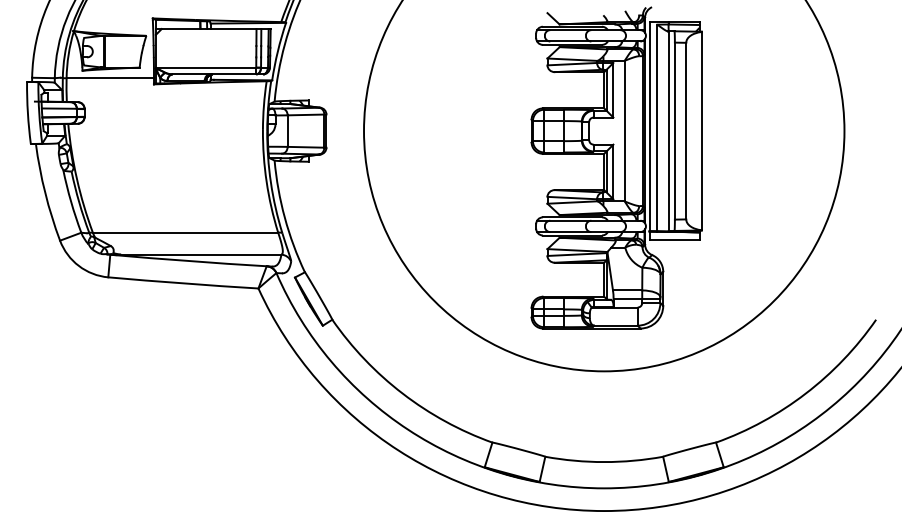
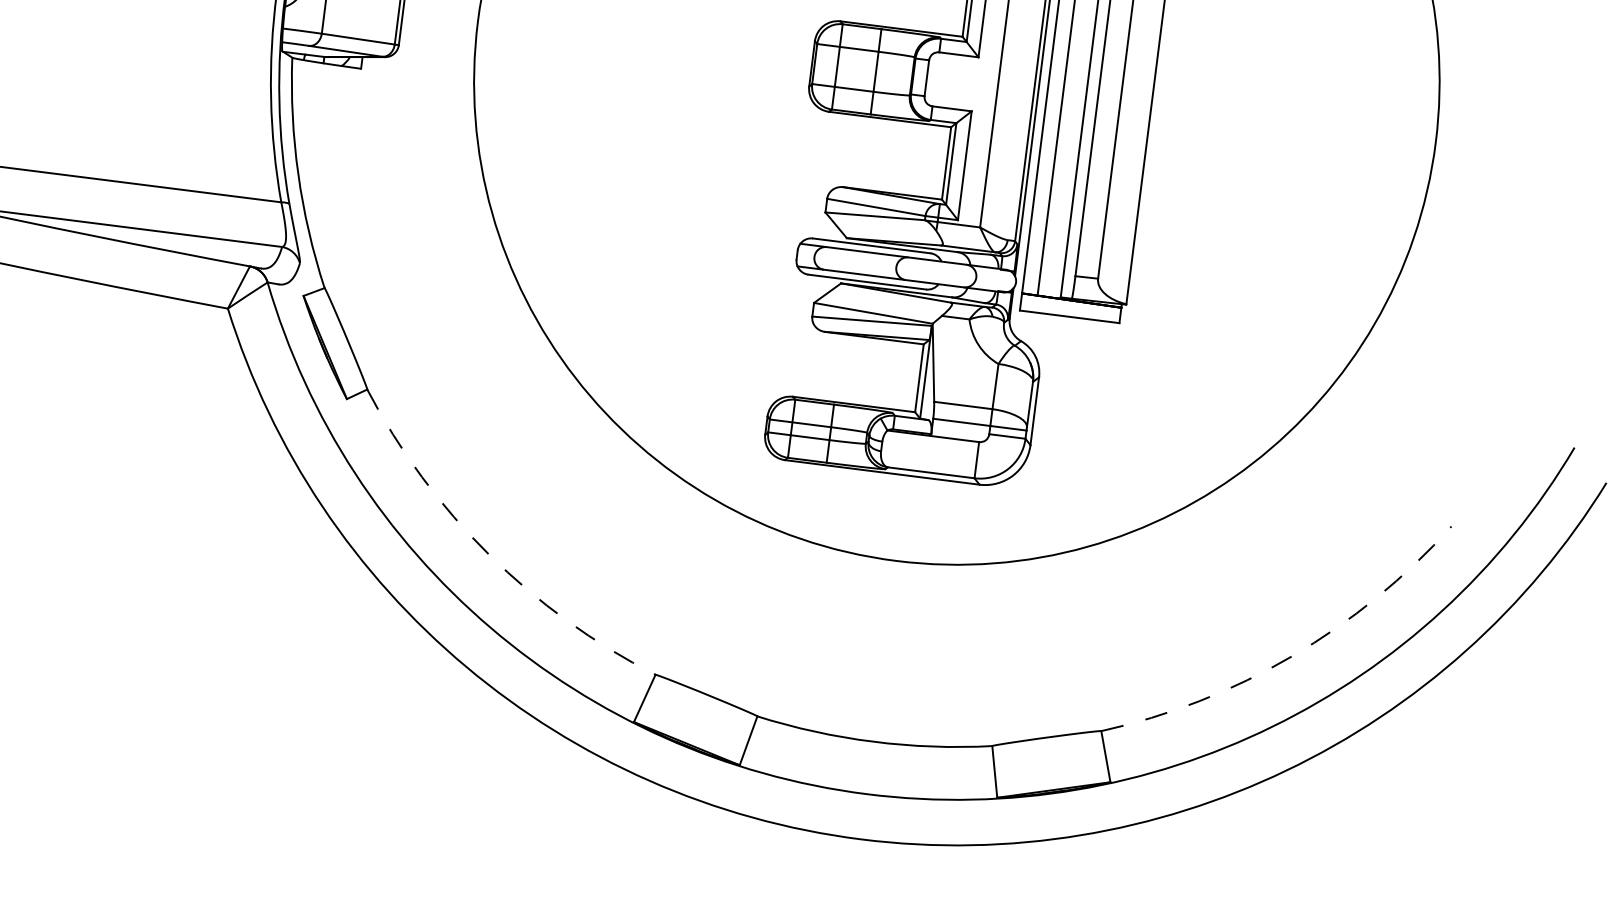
arc: (402, 393) -> (488, 554), solid -> dashed
arc: (805, 393) -> (1292, 655), solid -> dashed

